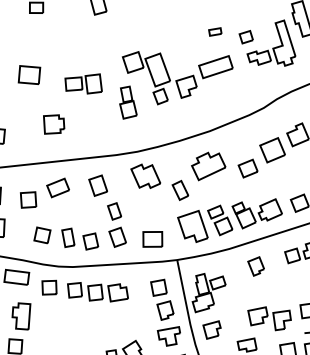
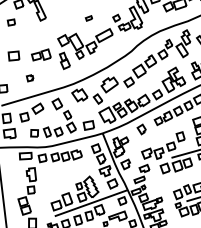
part: (214, 31) -> (88, 18), moved
part: (52, 125) -> (29, 78), size x0.6

